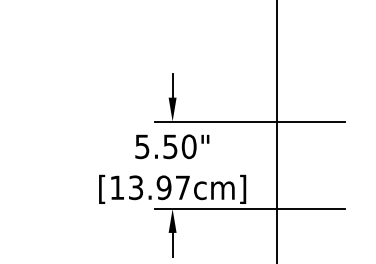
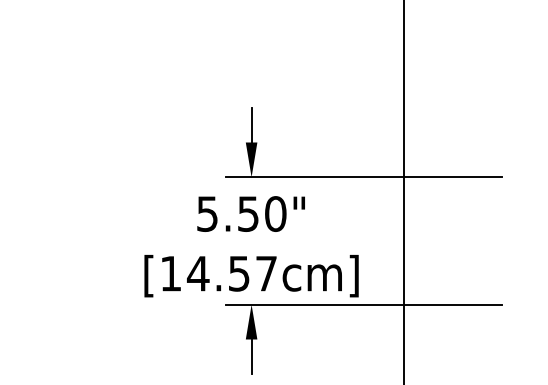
text: (149, 187) -> (217, 273), [13.97cm] -> [14.57cm]

